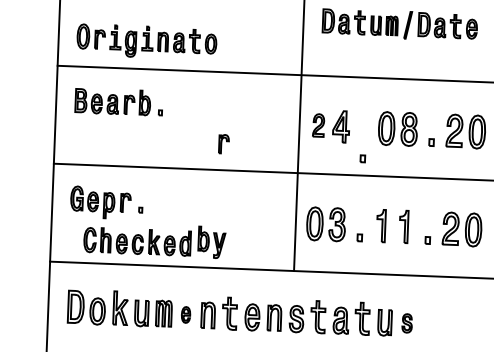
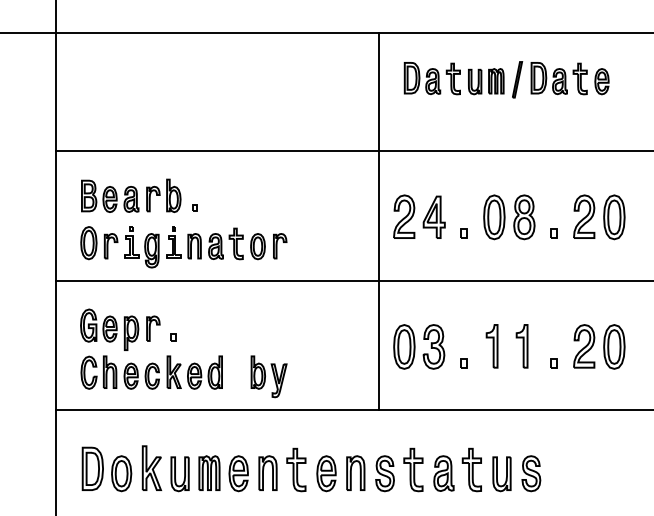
part: (146, 42) -> (172, 247), moved
part: (318, 125) -> (404, 216), size x1.43
part: (362, 158) -> (463, 233), moved
part: (137, 241) -> (151, 372), moved
part: (185, 314) -> (238, 473), size x1.67
part: (407, 323) -> (531, 473), size x1.43

